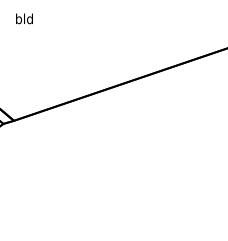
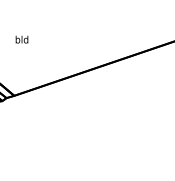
text: (23, 18) -> (21, 39), moved

